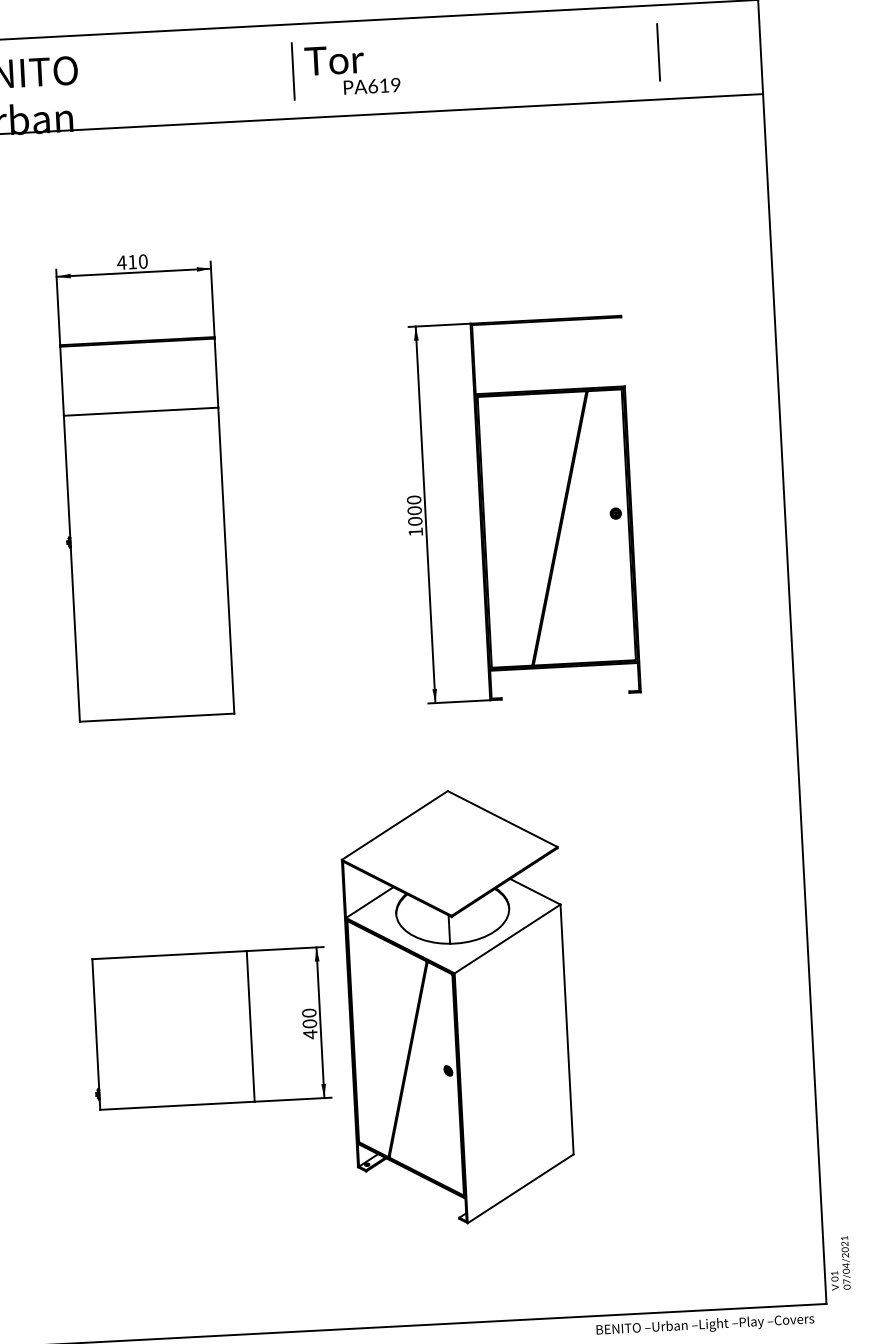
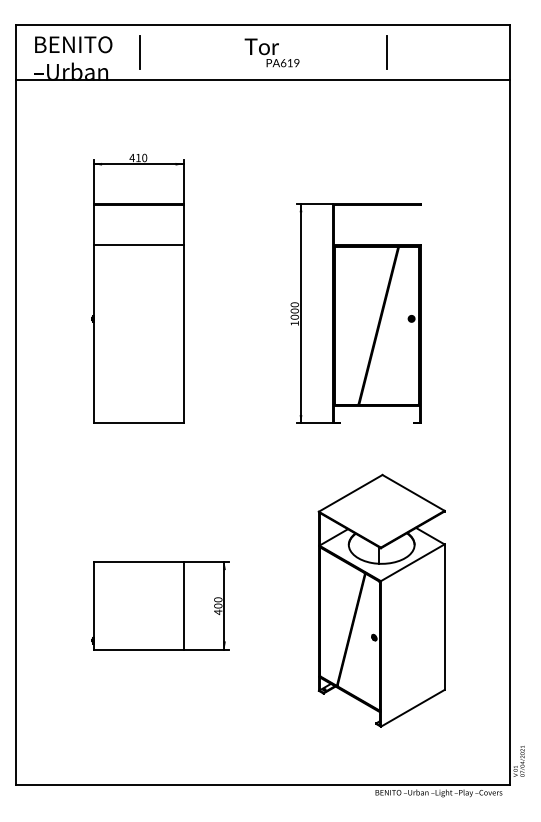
line: (658, 53) -> (386, 52), moved
line: (293, 72) -> (139, 52), moved
part: (457, 1006) -> (381, 600), moved

